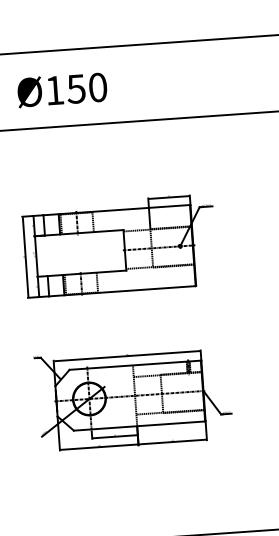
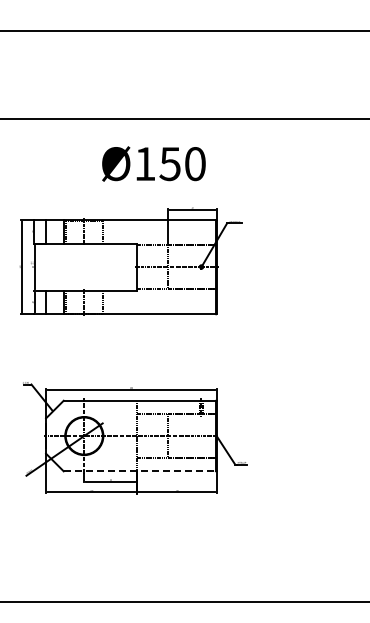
text: (61, 89) -> (153, 163), moved
line: (140, 426) -> (140, 471), solid -> dashed

